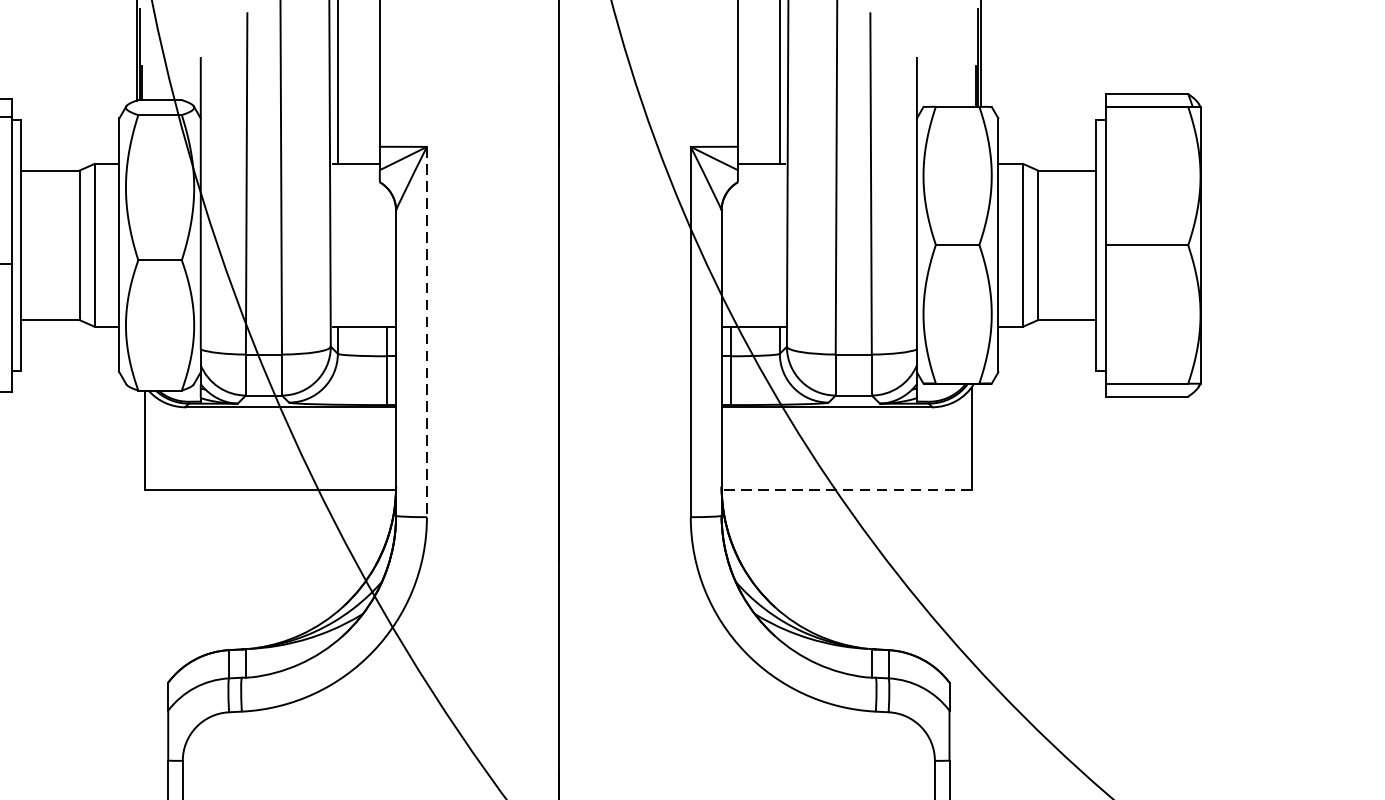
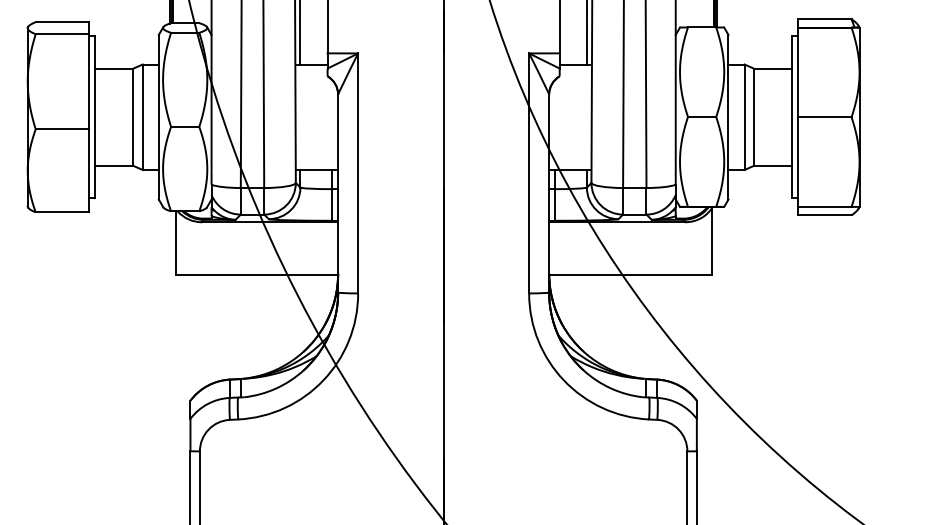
line: (427, 332) -> (358, 173), dashed -> solid
line: (845, 489) -> (629, 275), dashed -> solid

